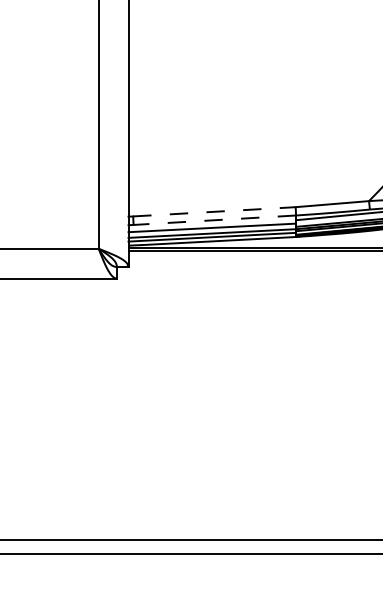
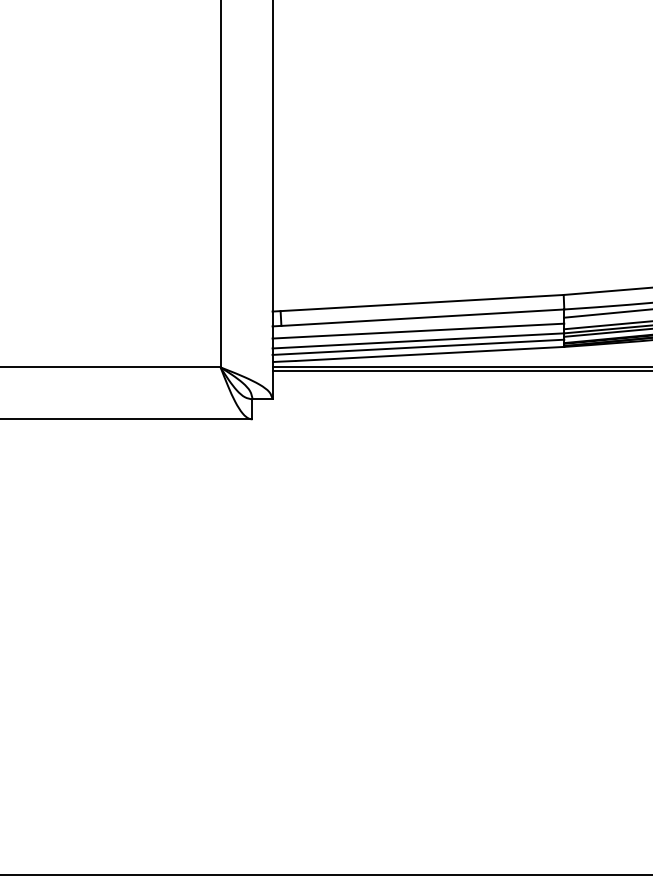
line: (214, 211) -> (422, 302), dashed -> solid
line: (214, 220) -> (422, 318), dashed -> solid

